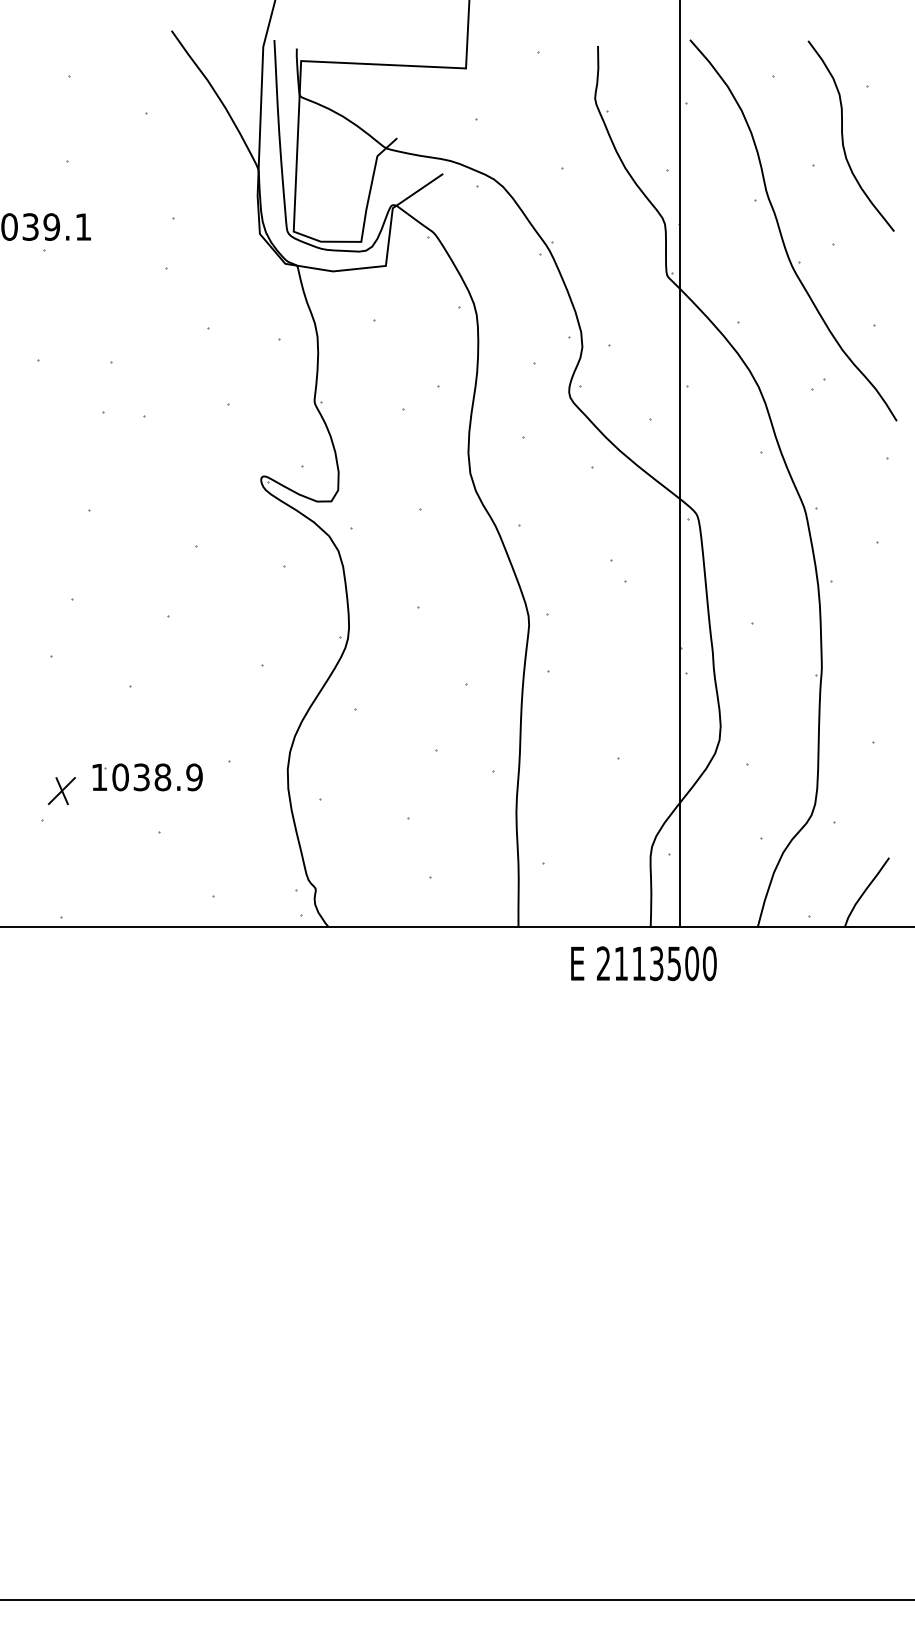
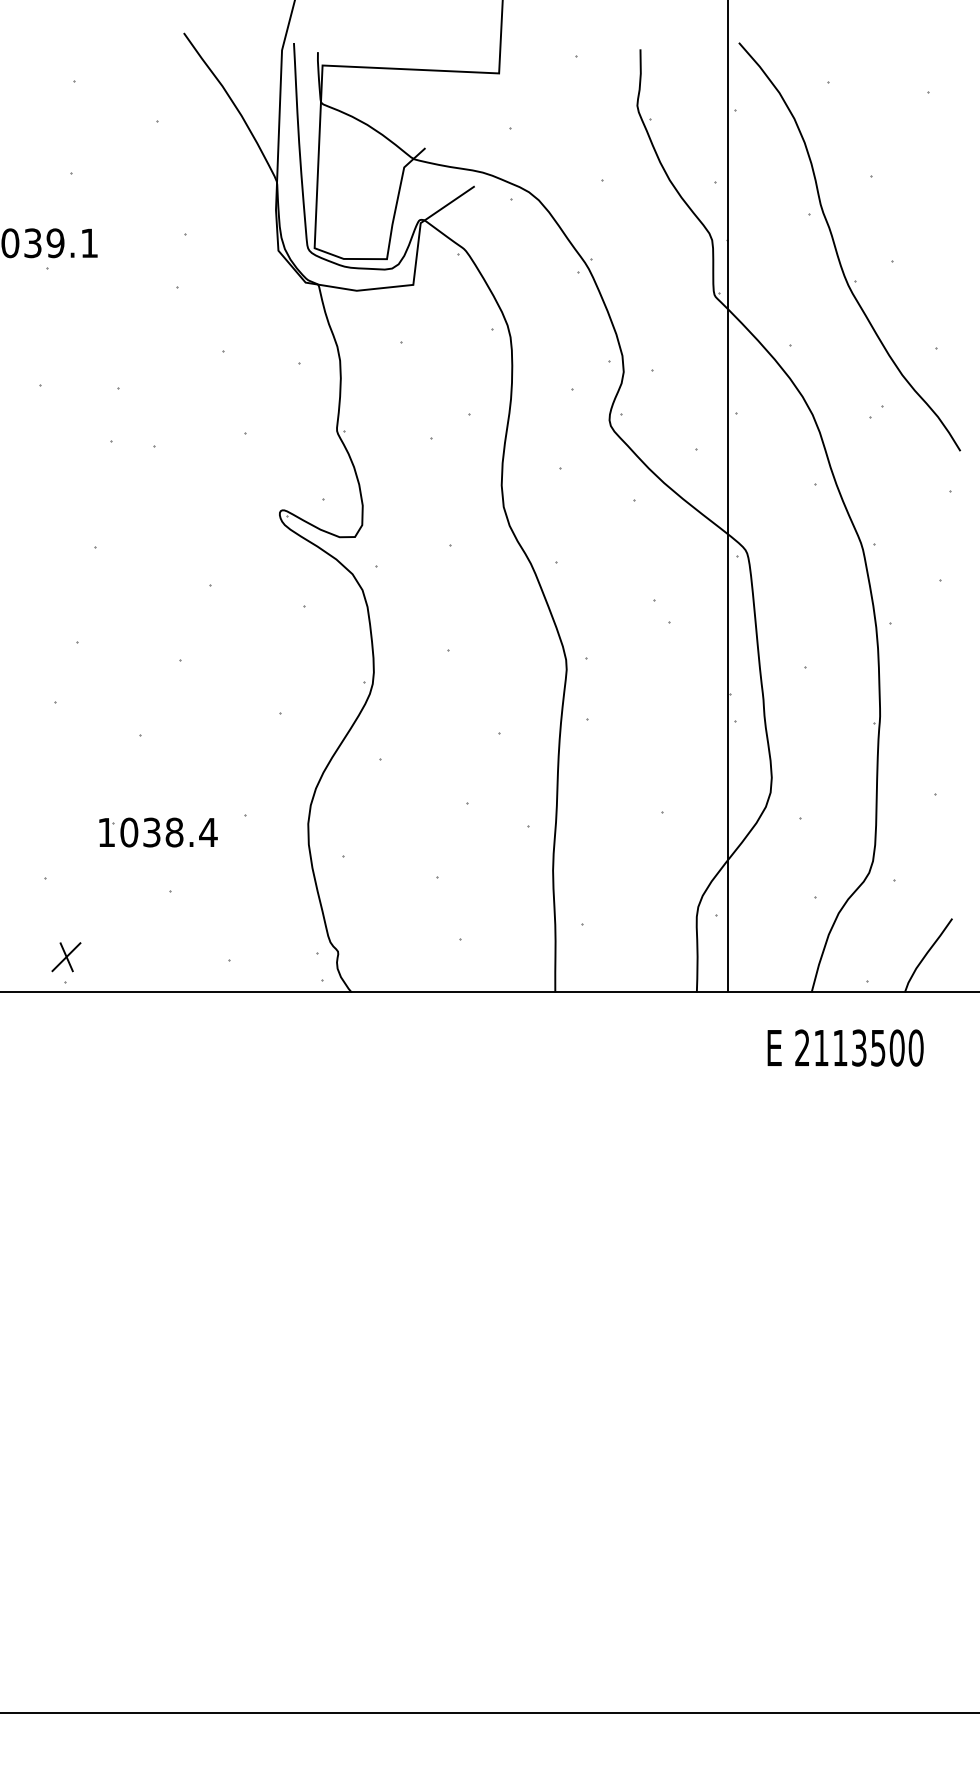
curve: (843, 137) -> (903, 147), removed
text: (194, 777) -> (208, 832), 1038.9 -> 1038.4
part: (61, 791) -> (66, 957), moved
text: (643, 963) -> (845, 1047), moved

